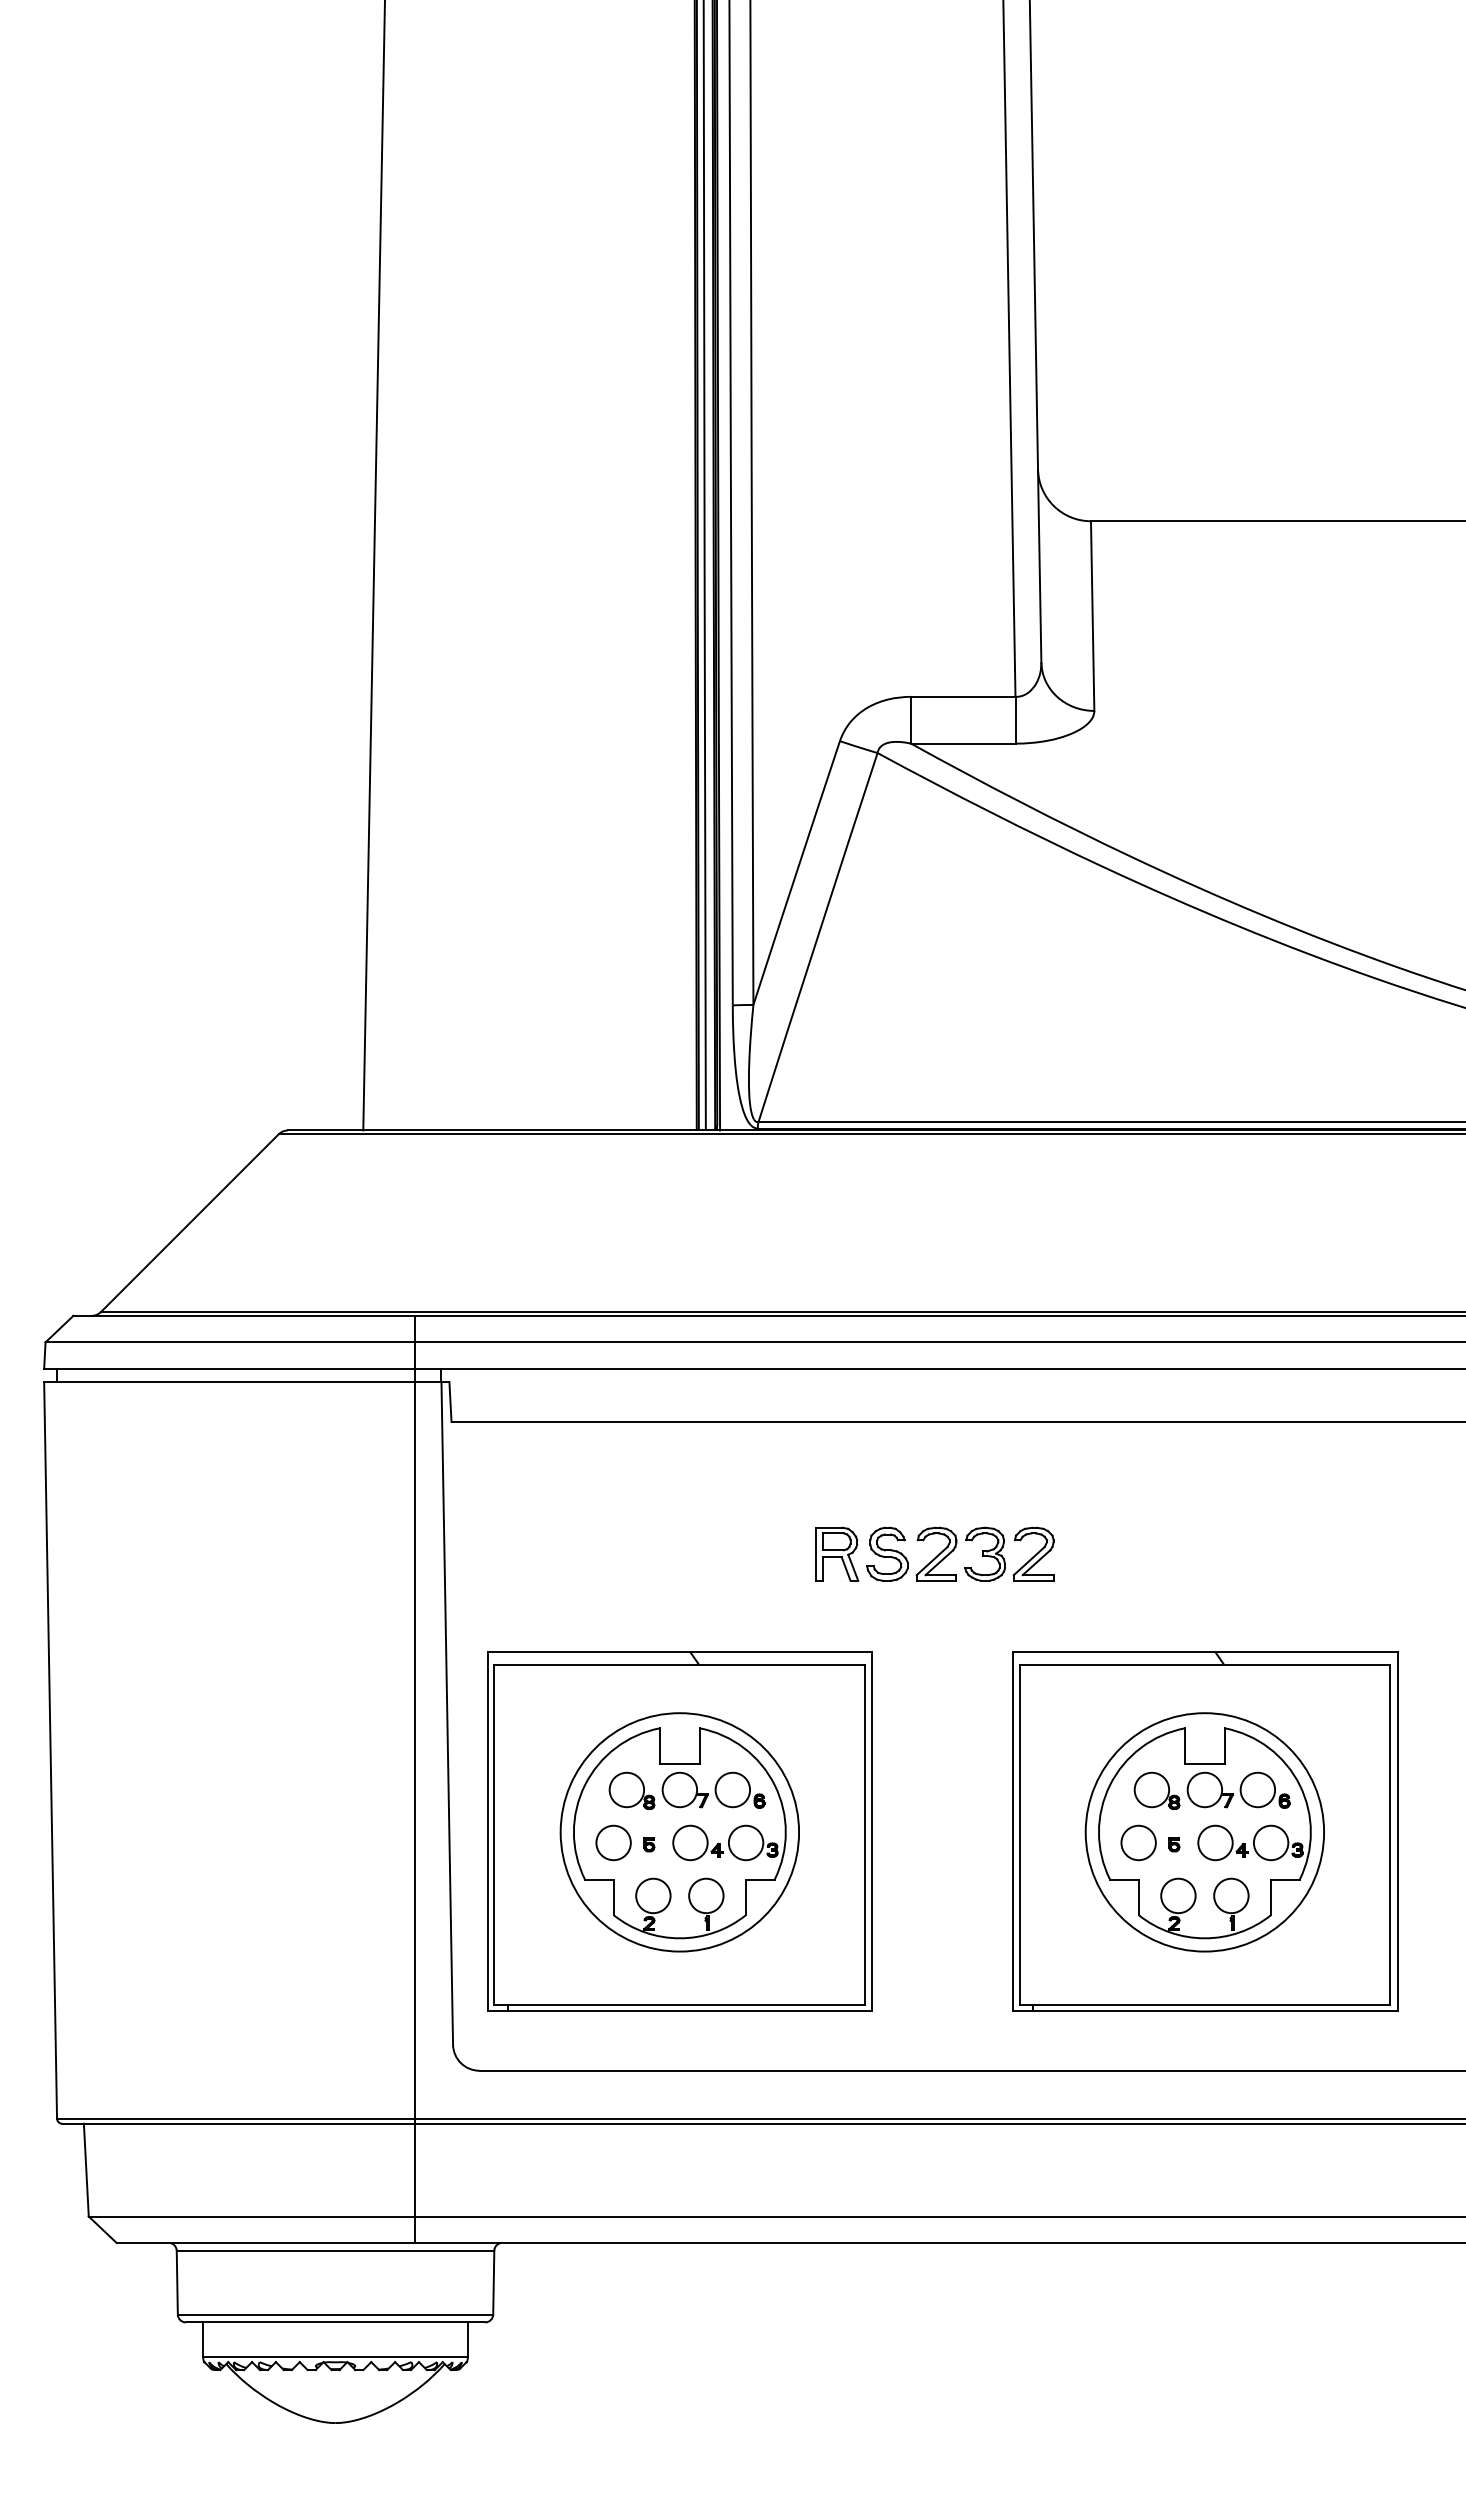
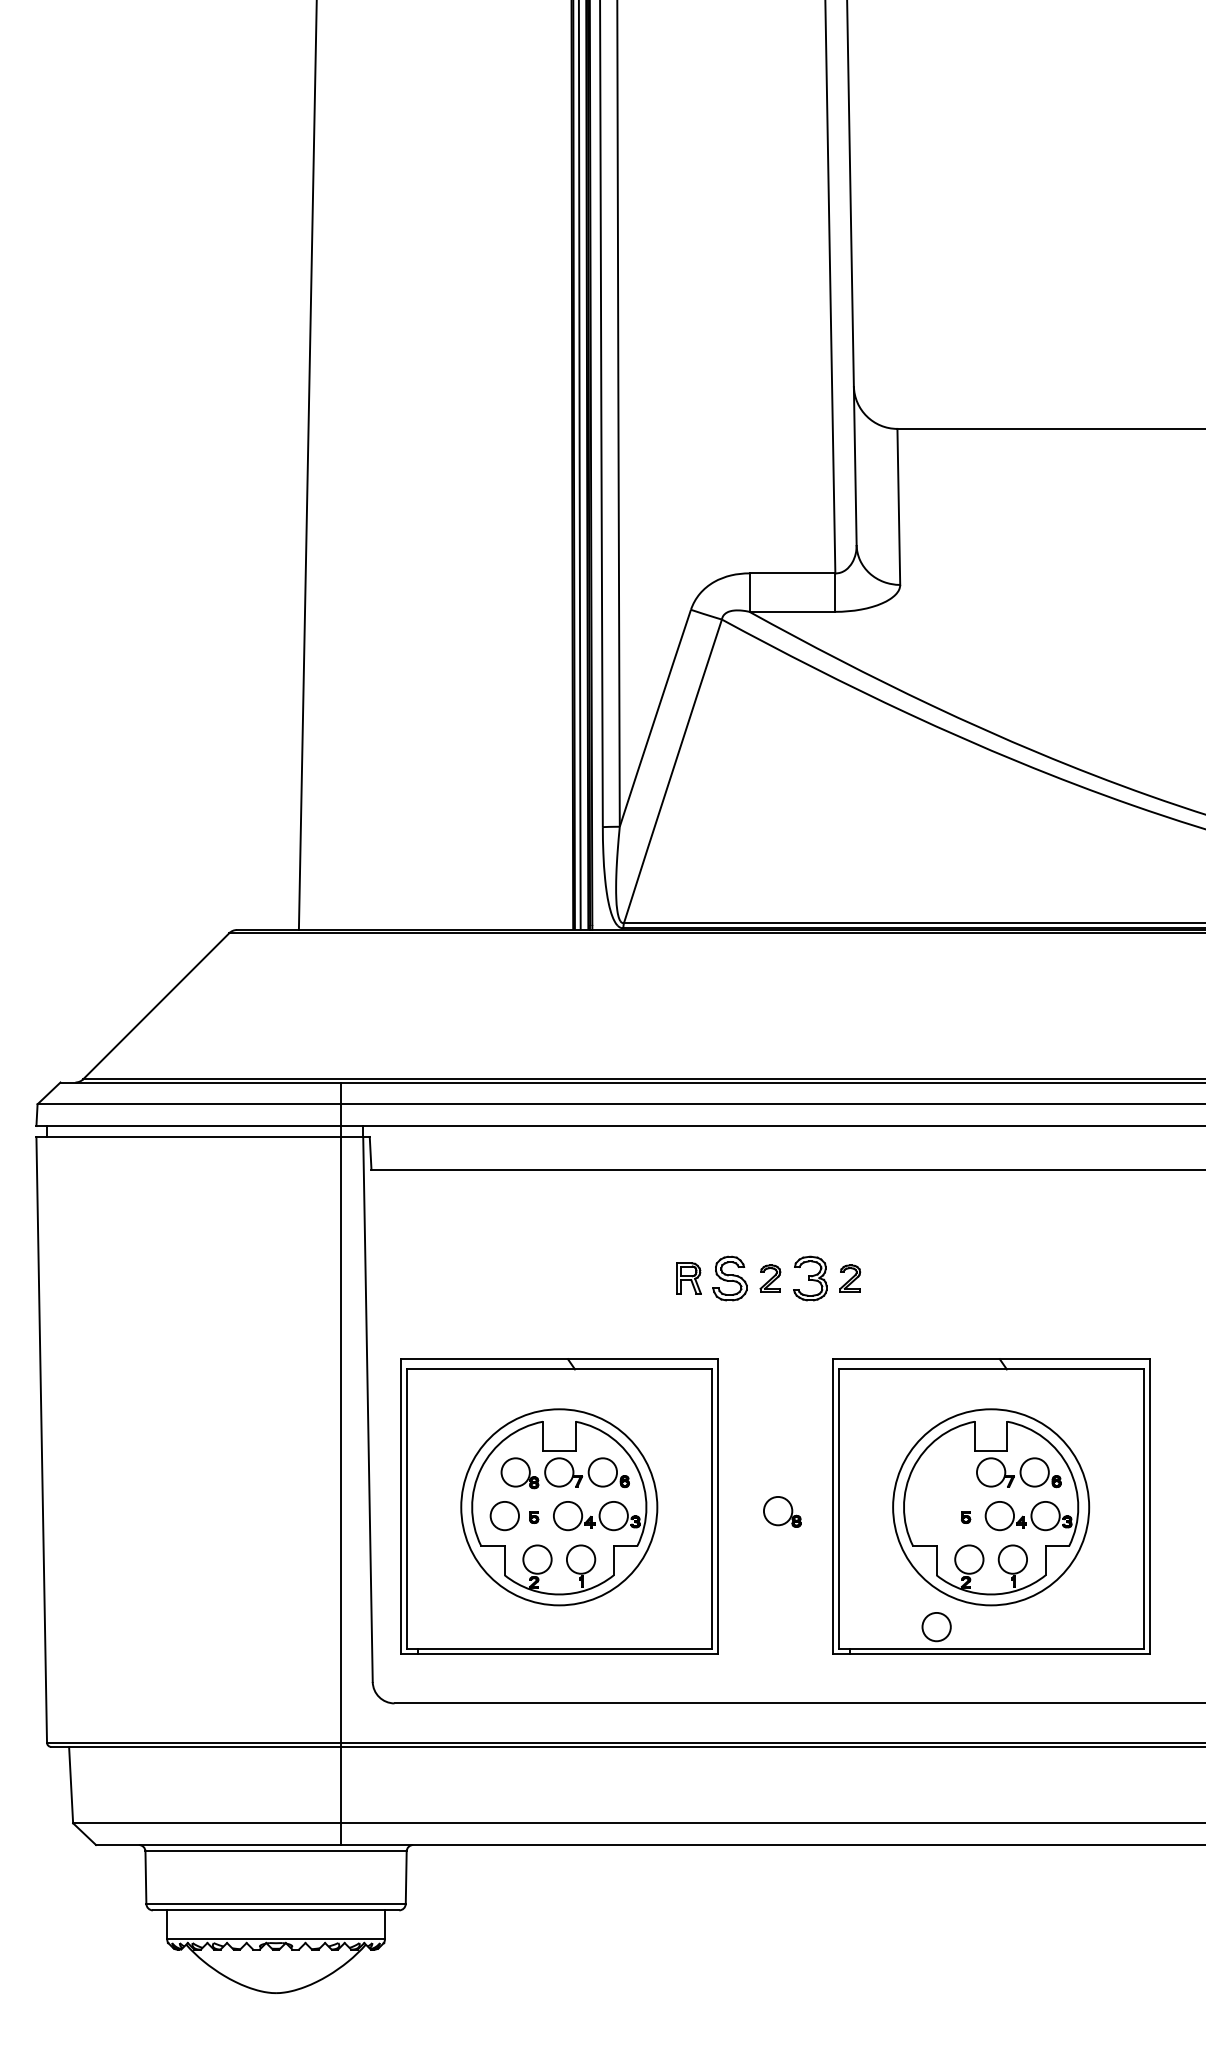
part: (837, 1553) -> (688, 1277), size x0.7
part: (936, 1553) -> (770, 1277), size x0.6
part: (1033, 1553) -> (850, 1277), size x0.6
part: (1156, 1790) -> (781, 1511), moved
circle: (1138, 1842) -> (936, 1626), moved

